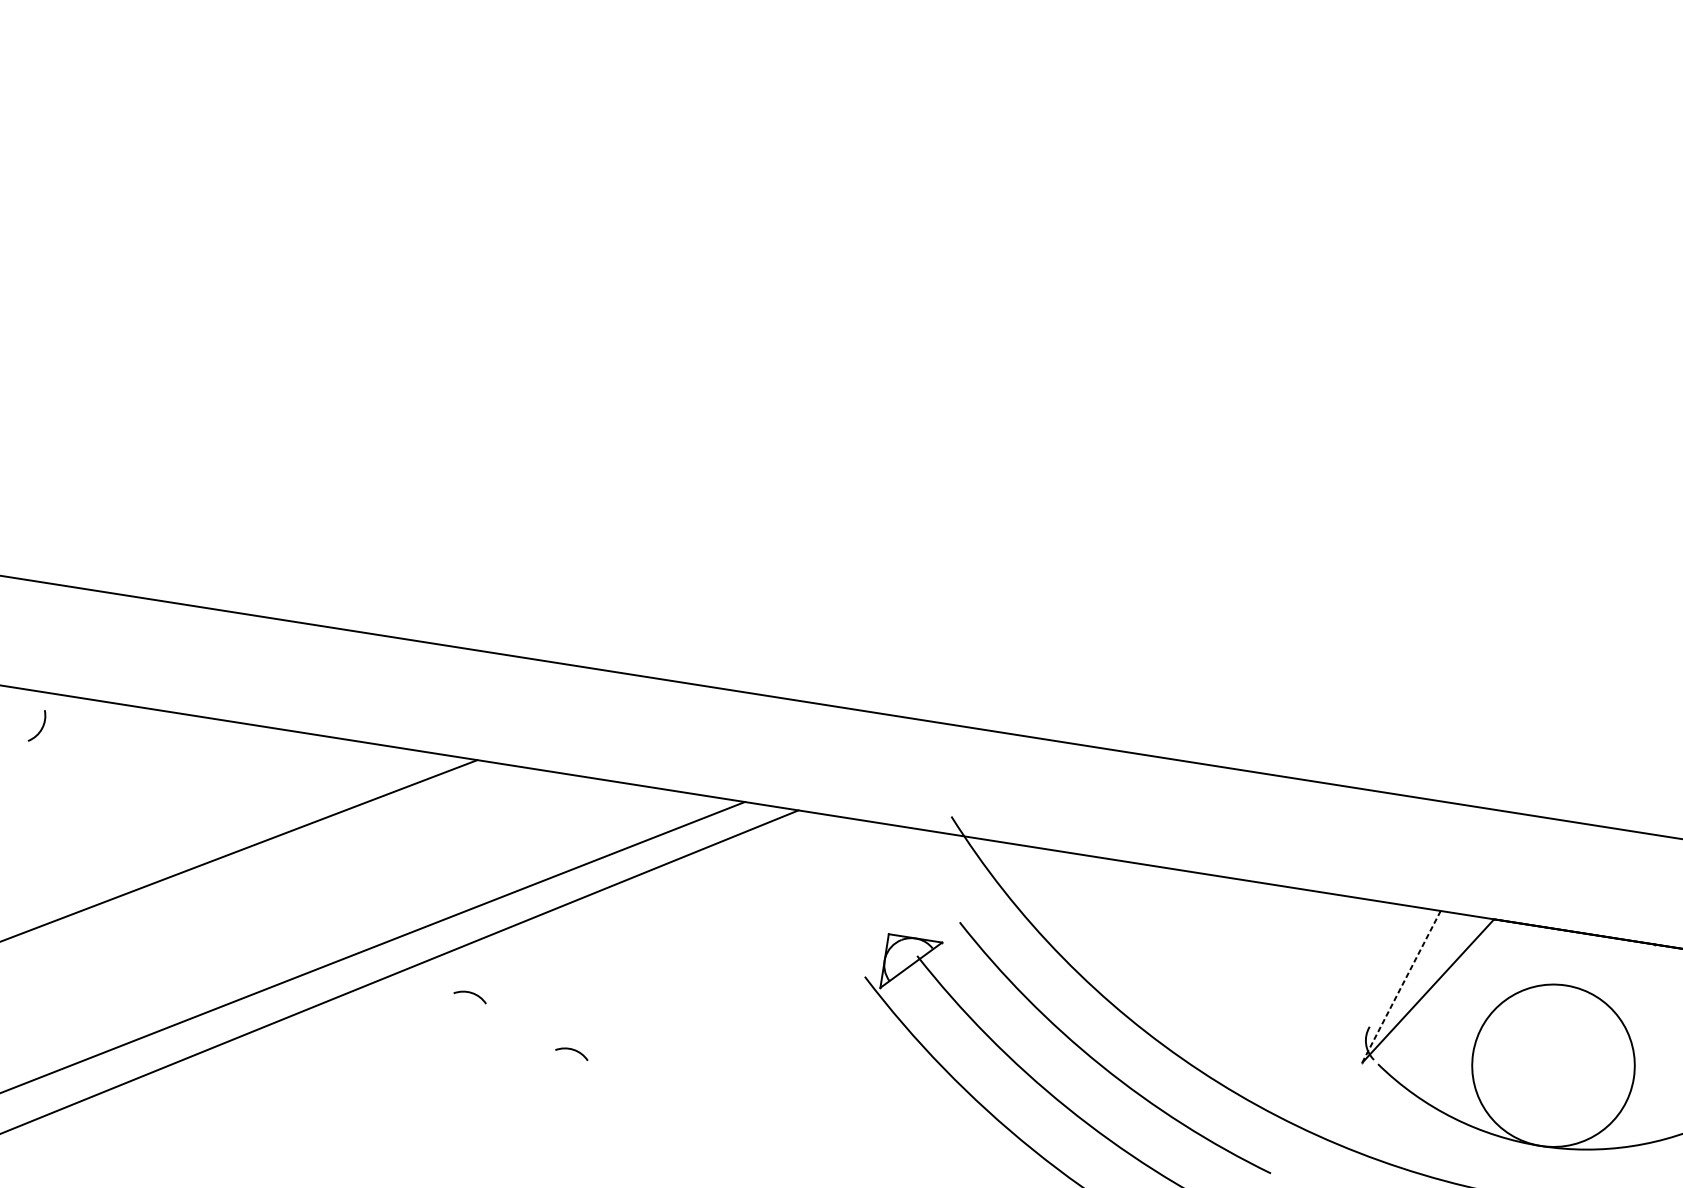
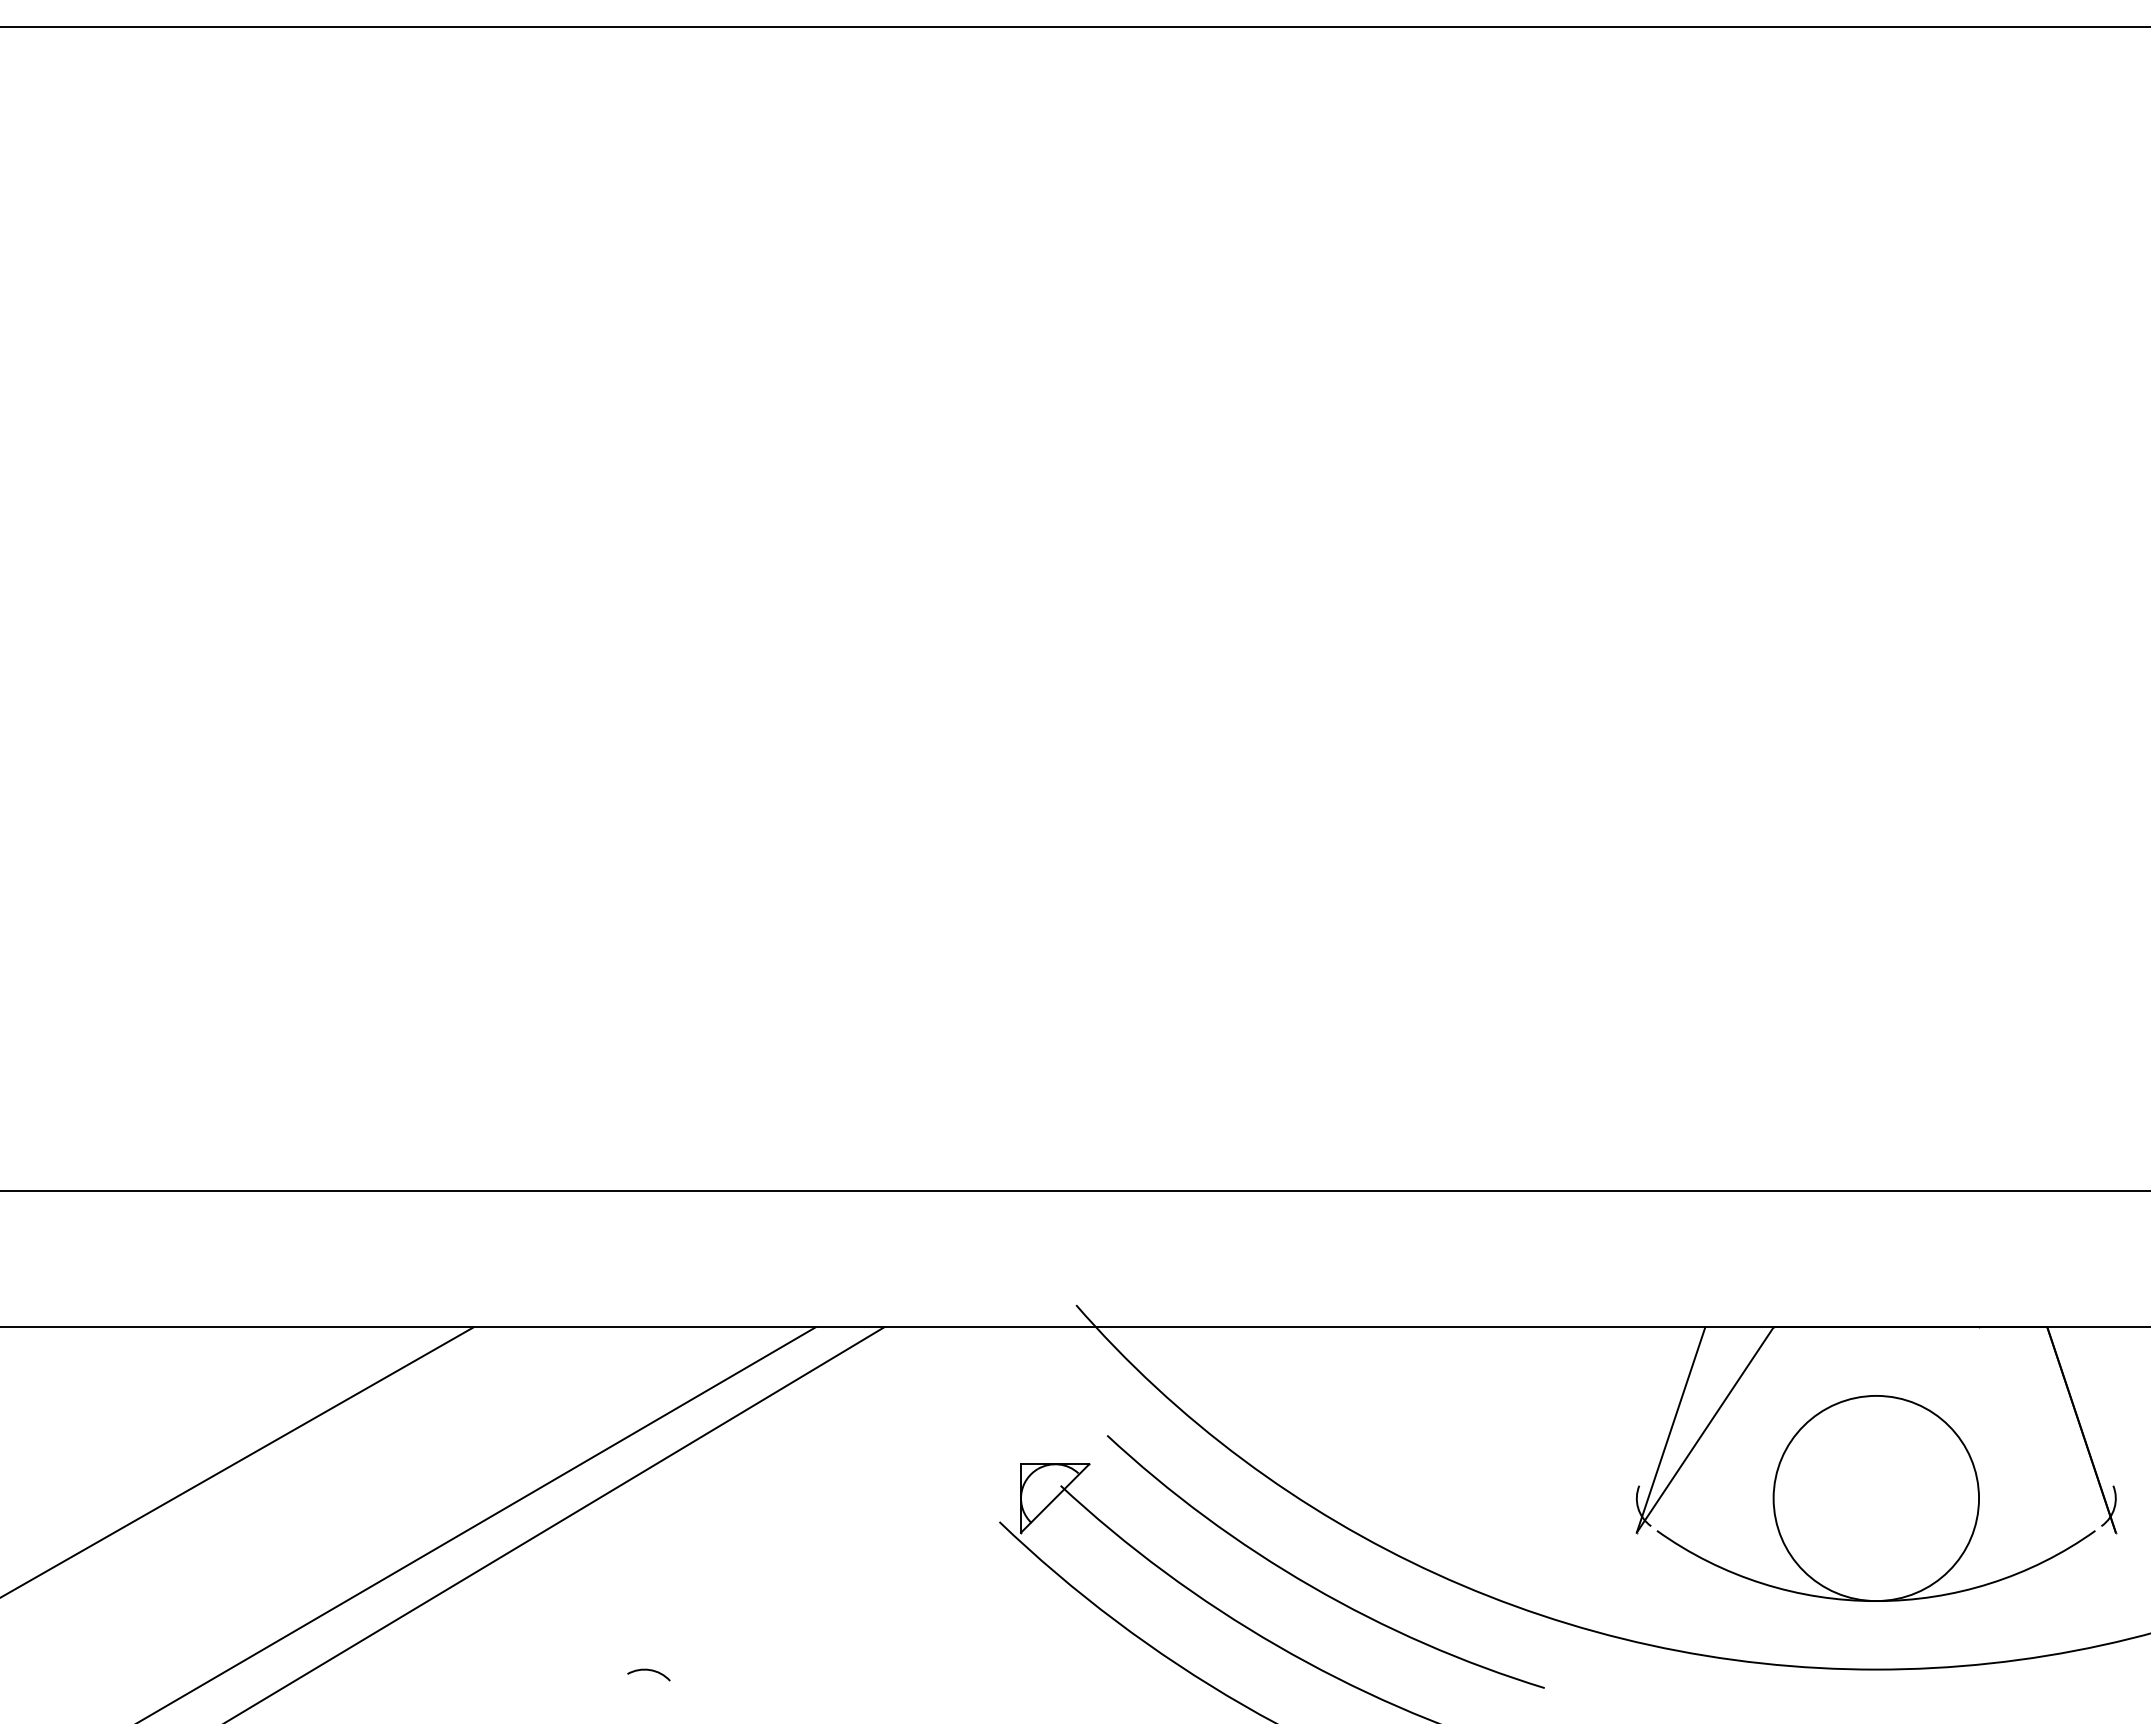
line: (1400, 987) -> (1670, 1430), dashed -> solid
curve: (471, 994) -> (512, 1620), removed

